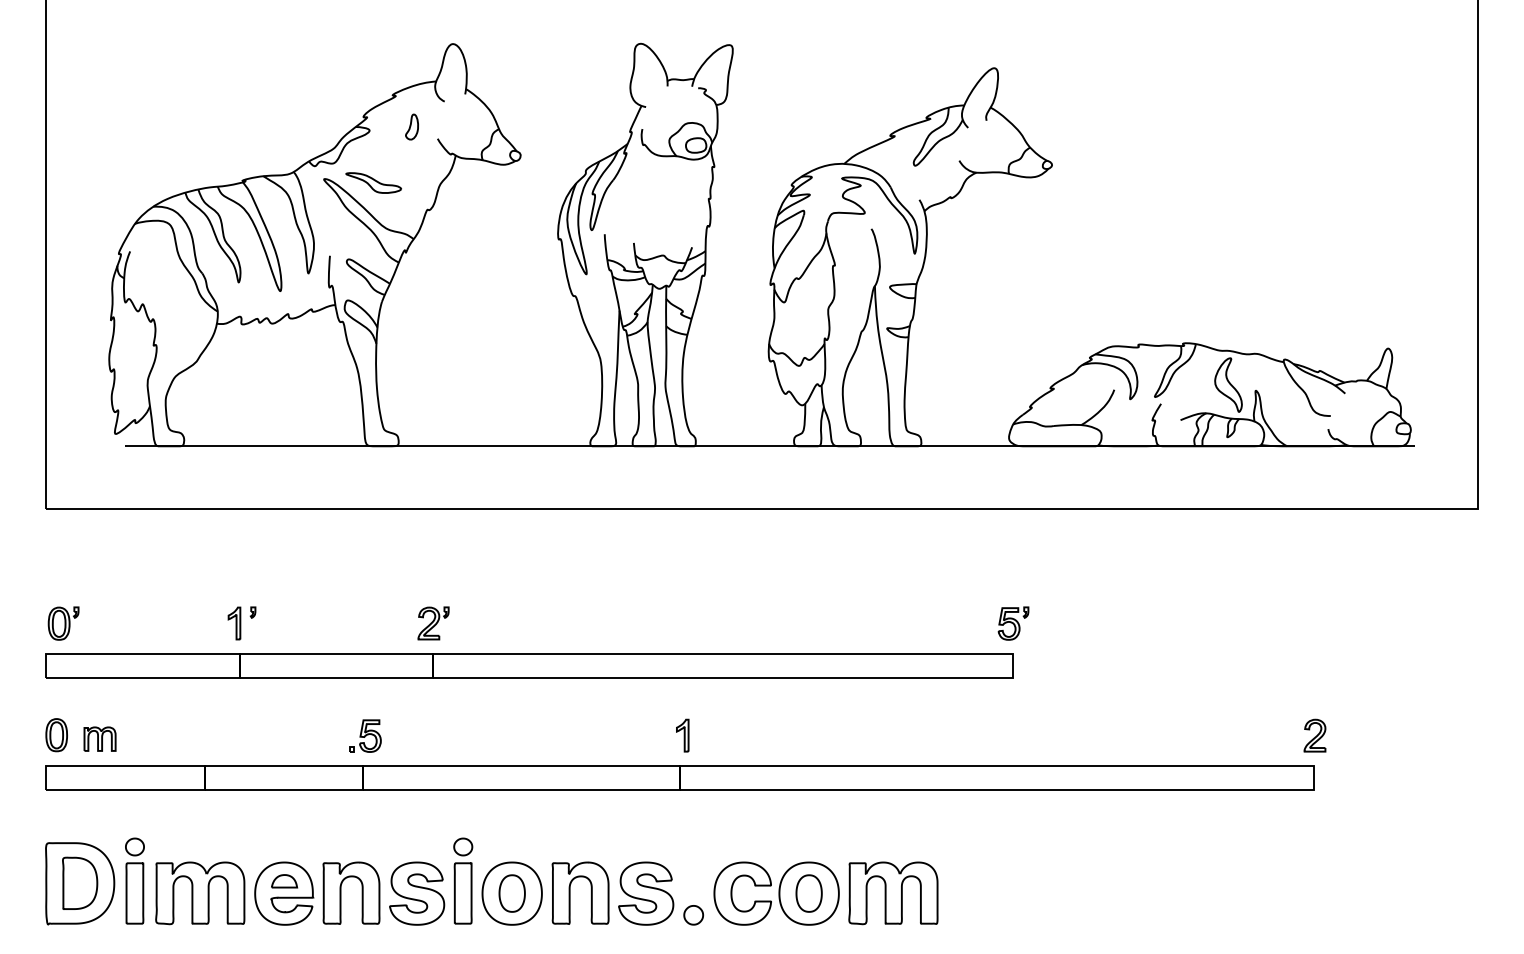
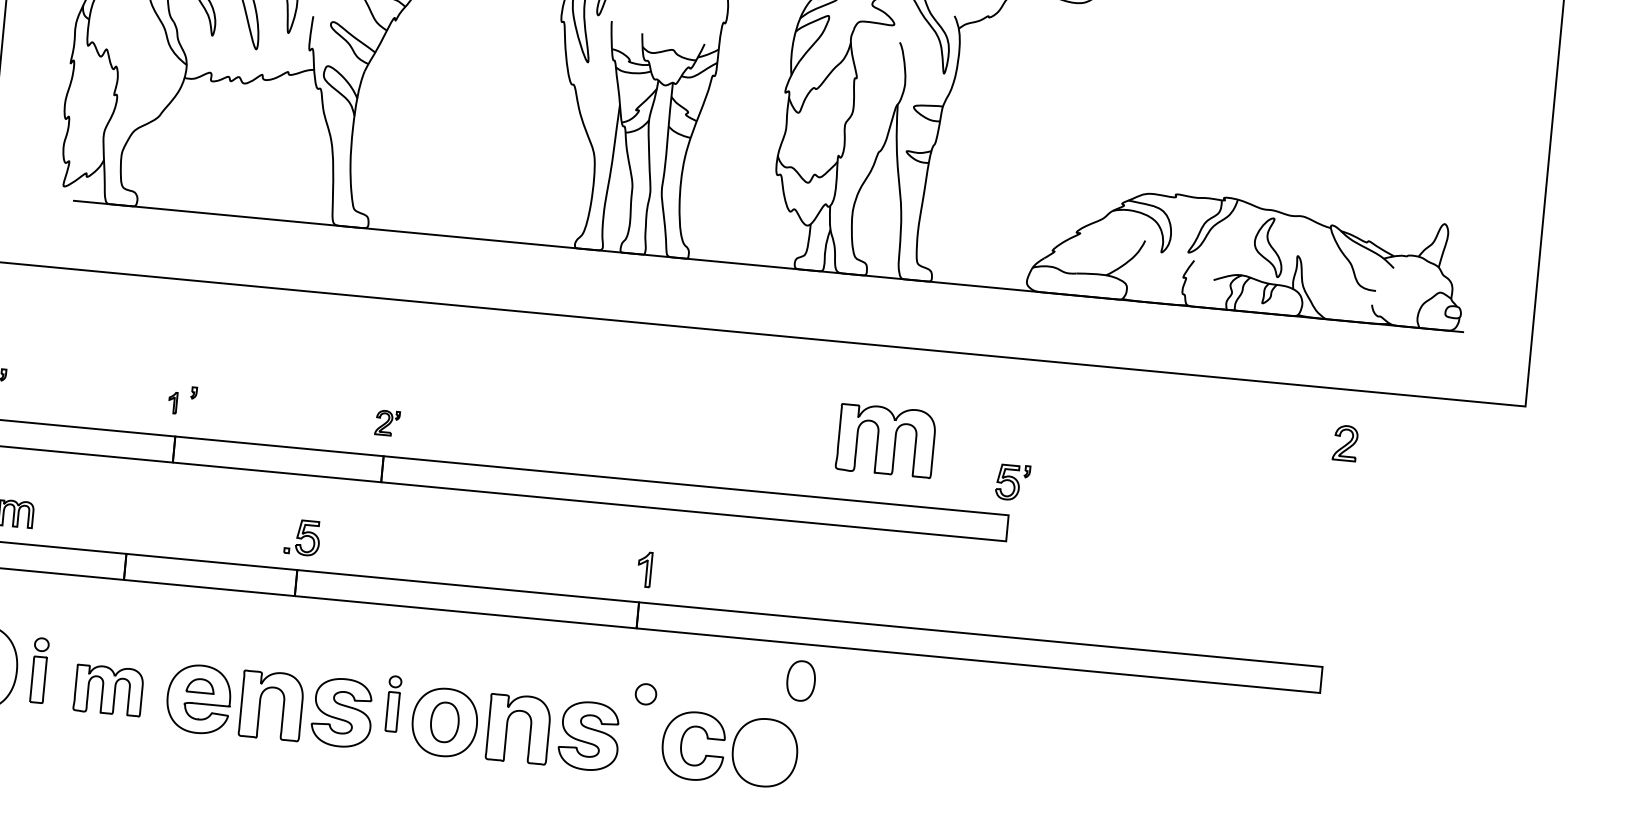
part: (234, 623) -> (172, 402), size x0.6
part: (433, 623) -> (387, 423), size x0.7
part: (1314, 735) -> (1345, 443), moved
part: (134, 880) -> (38, 669), size x0.7
part: (463, 880) -> (393, 703), size x0.6
part: (200, 893) -> (108, 690), size x0.7
part: (808, 893) -> (800, 680), moved
part: (893, 893) -> (886, 440), moved
part: (693, 915) -> (645, 694), moved

